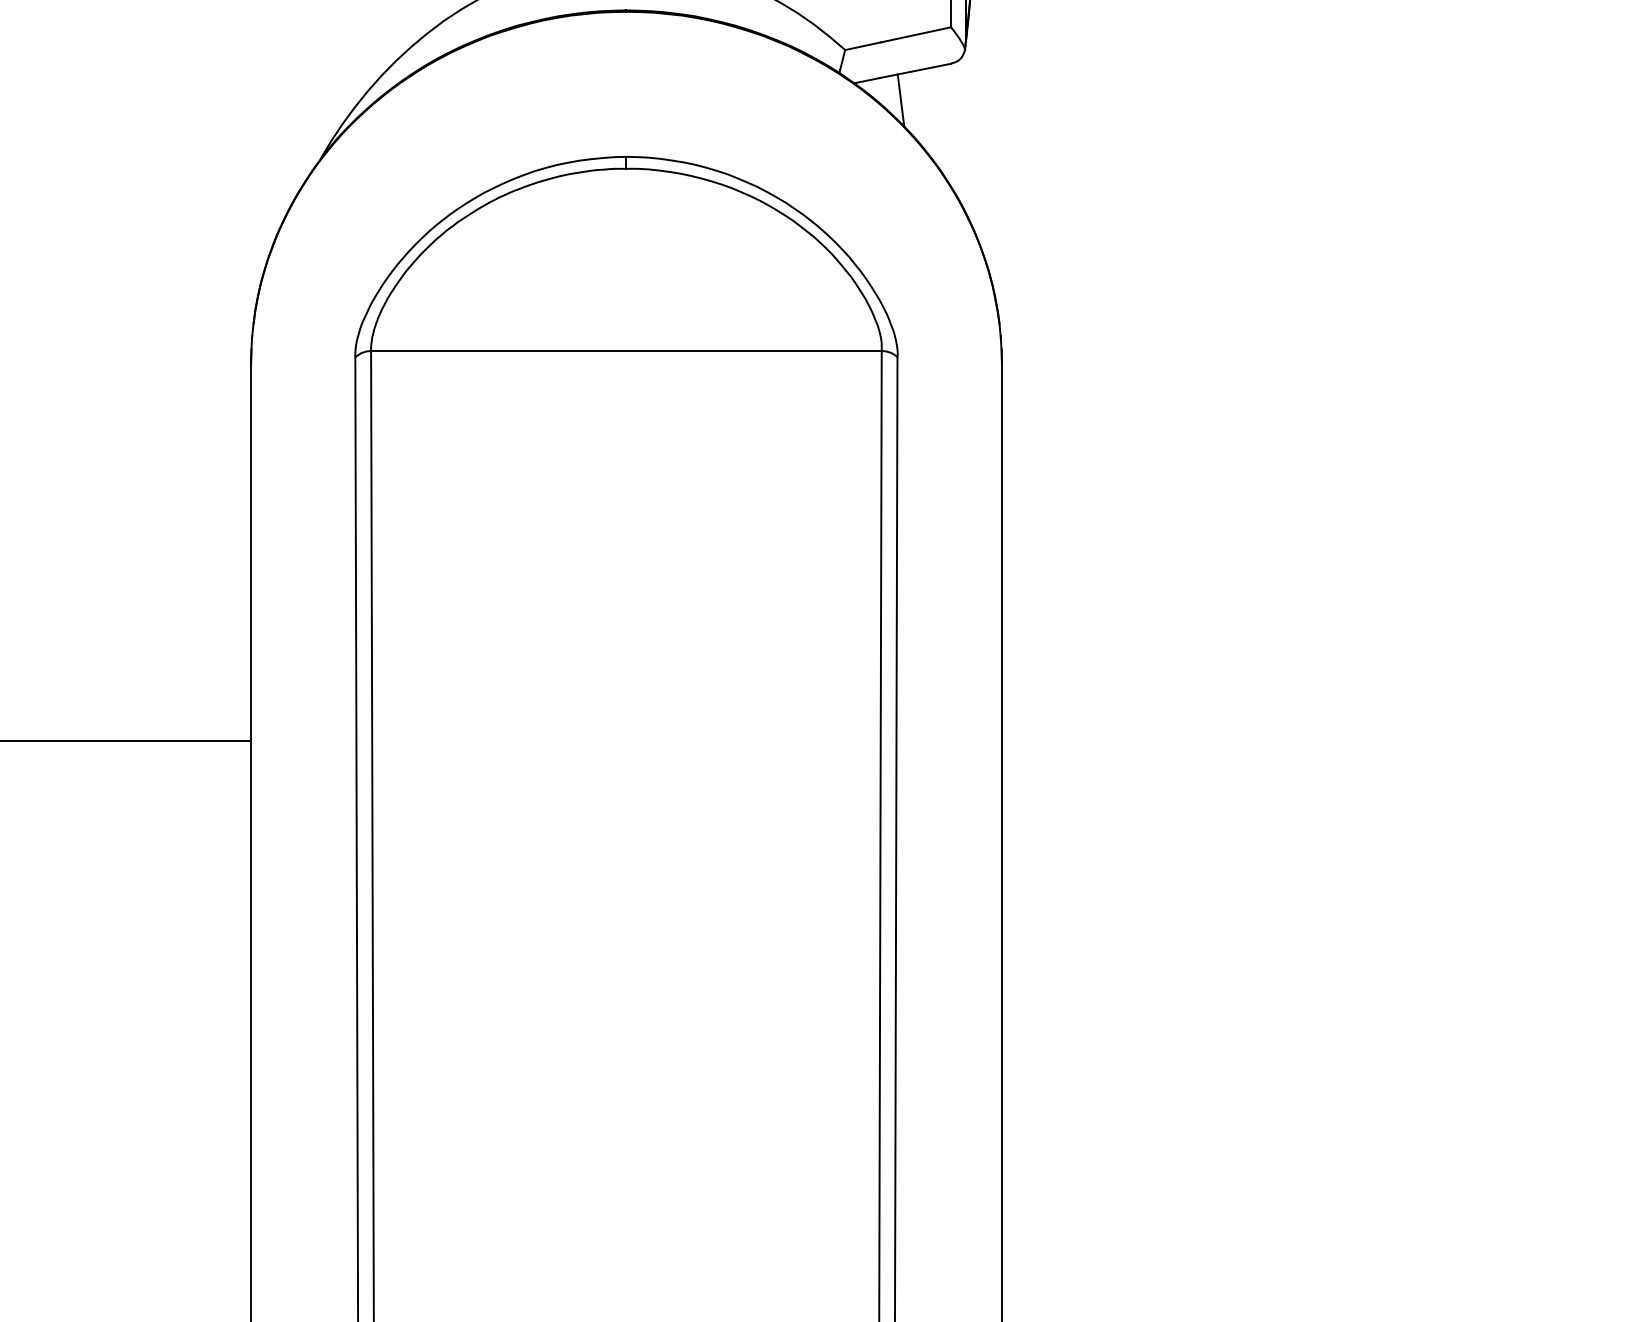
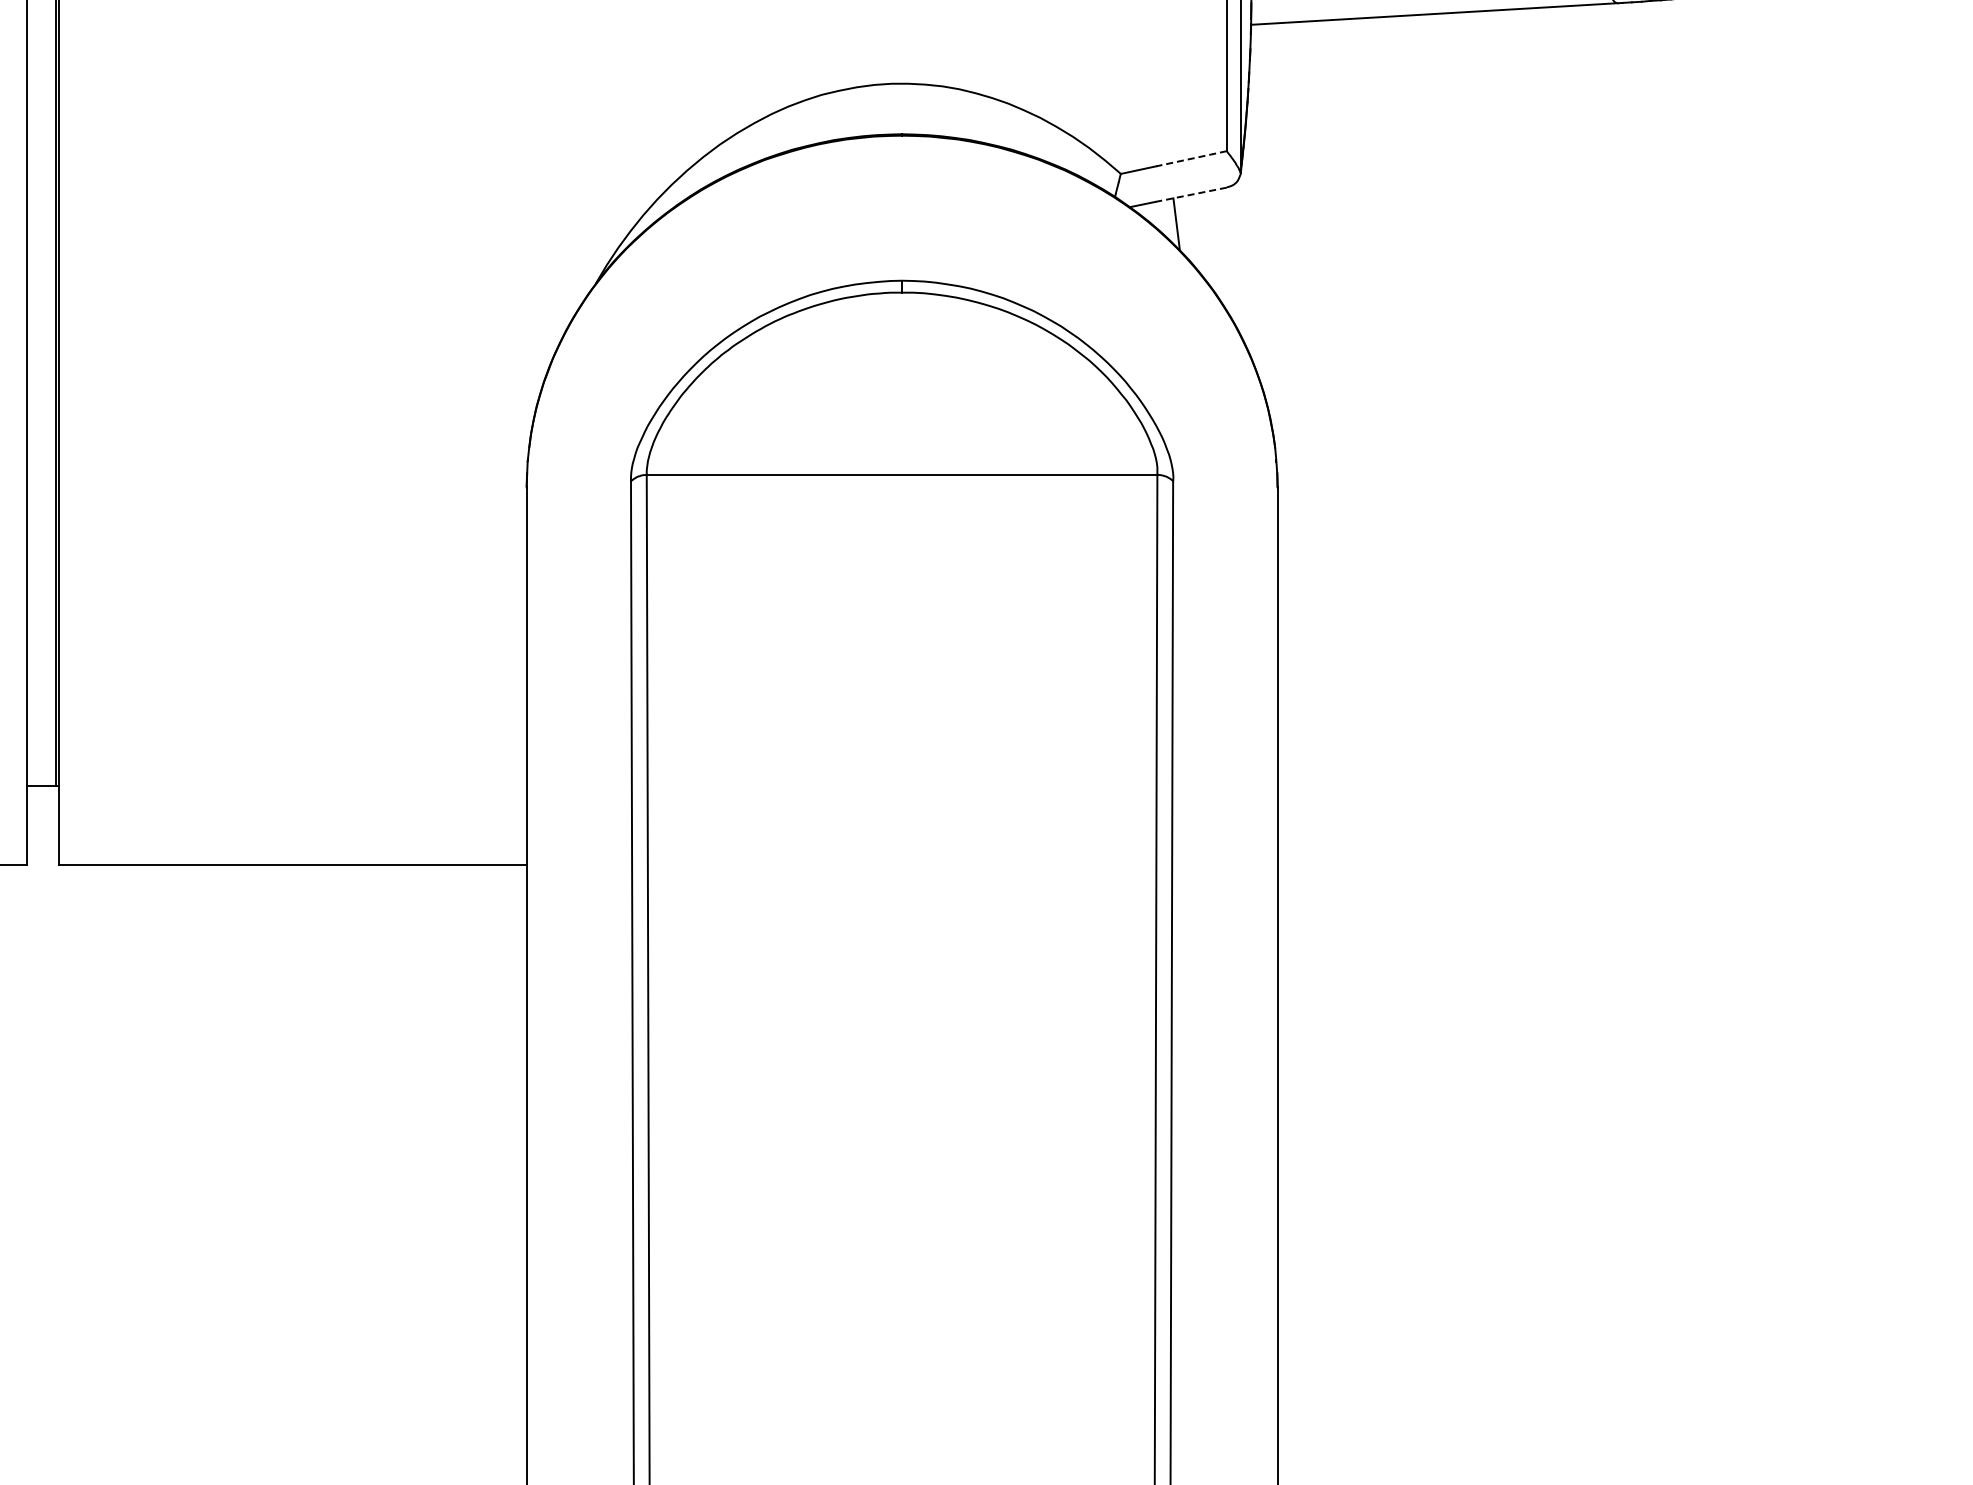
line: (915, 34) -> (1191, 158), solid -> dashed
line: (914, 70) -> (1190, 194), solid -> dashed

